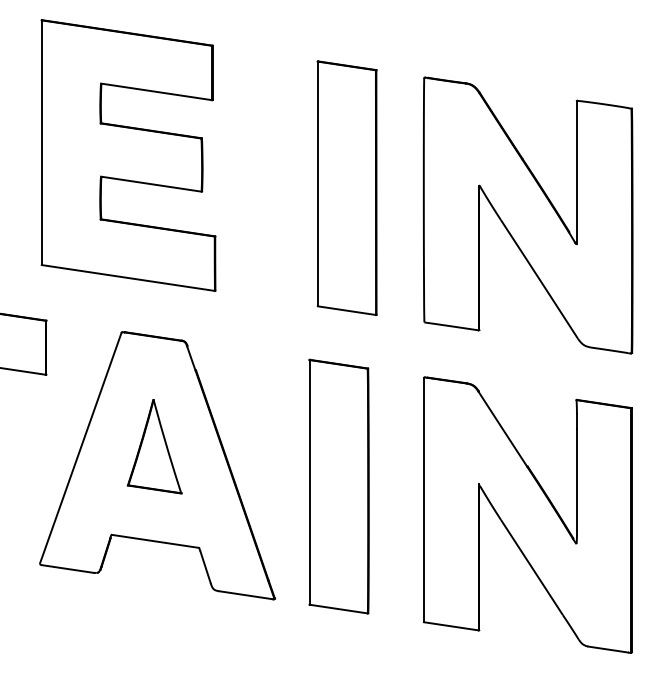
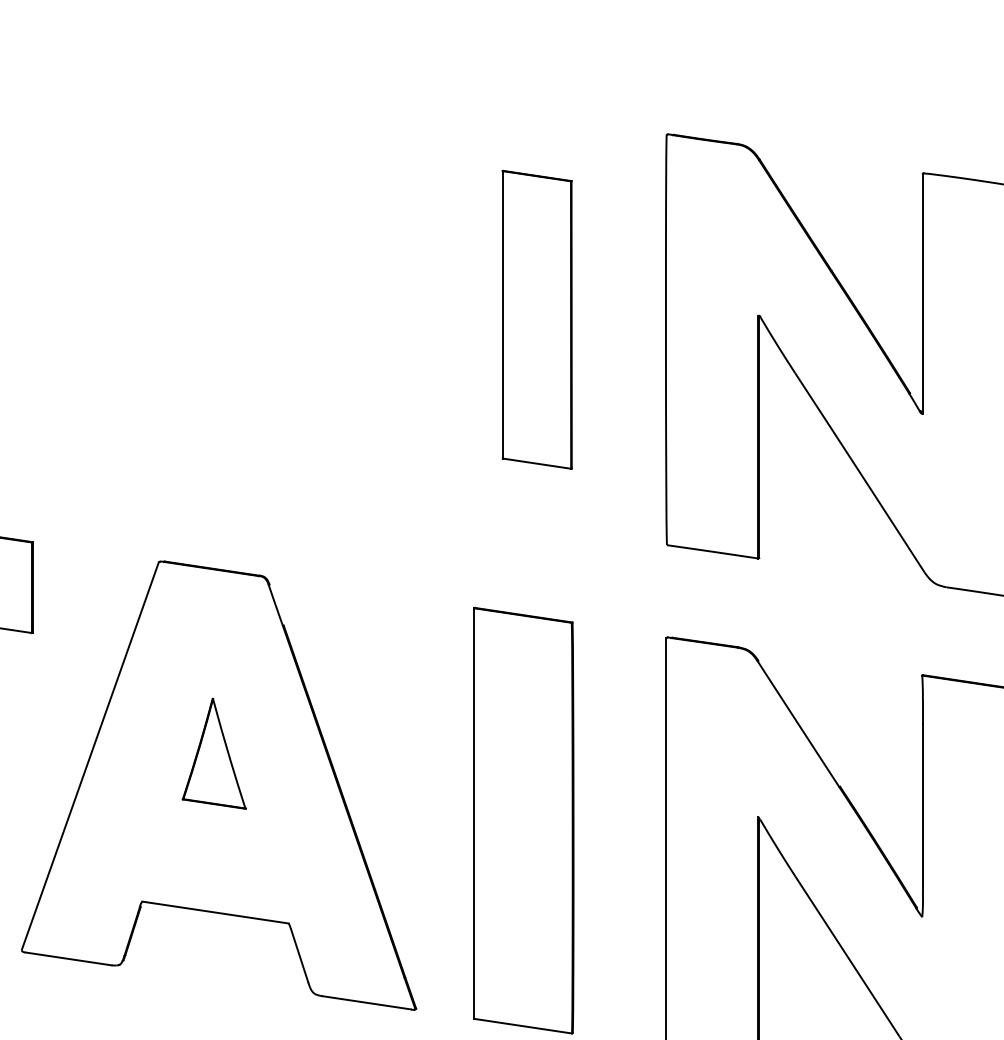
part: (128, 155) -> (170, 265), removed
part: (346, 187) -> (536, 318), size x0.7
part: (154, 446) -> (214, 753), size x0.7

